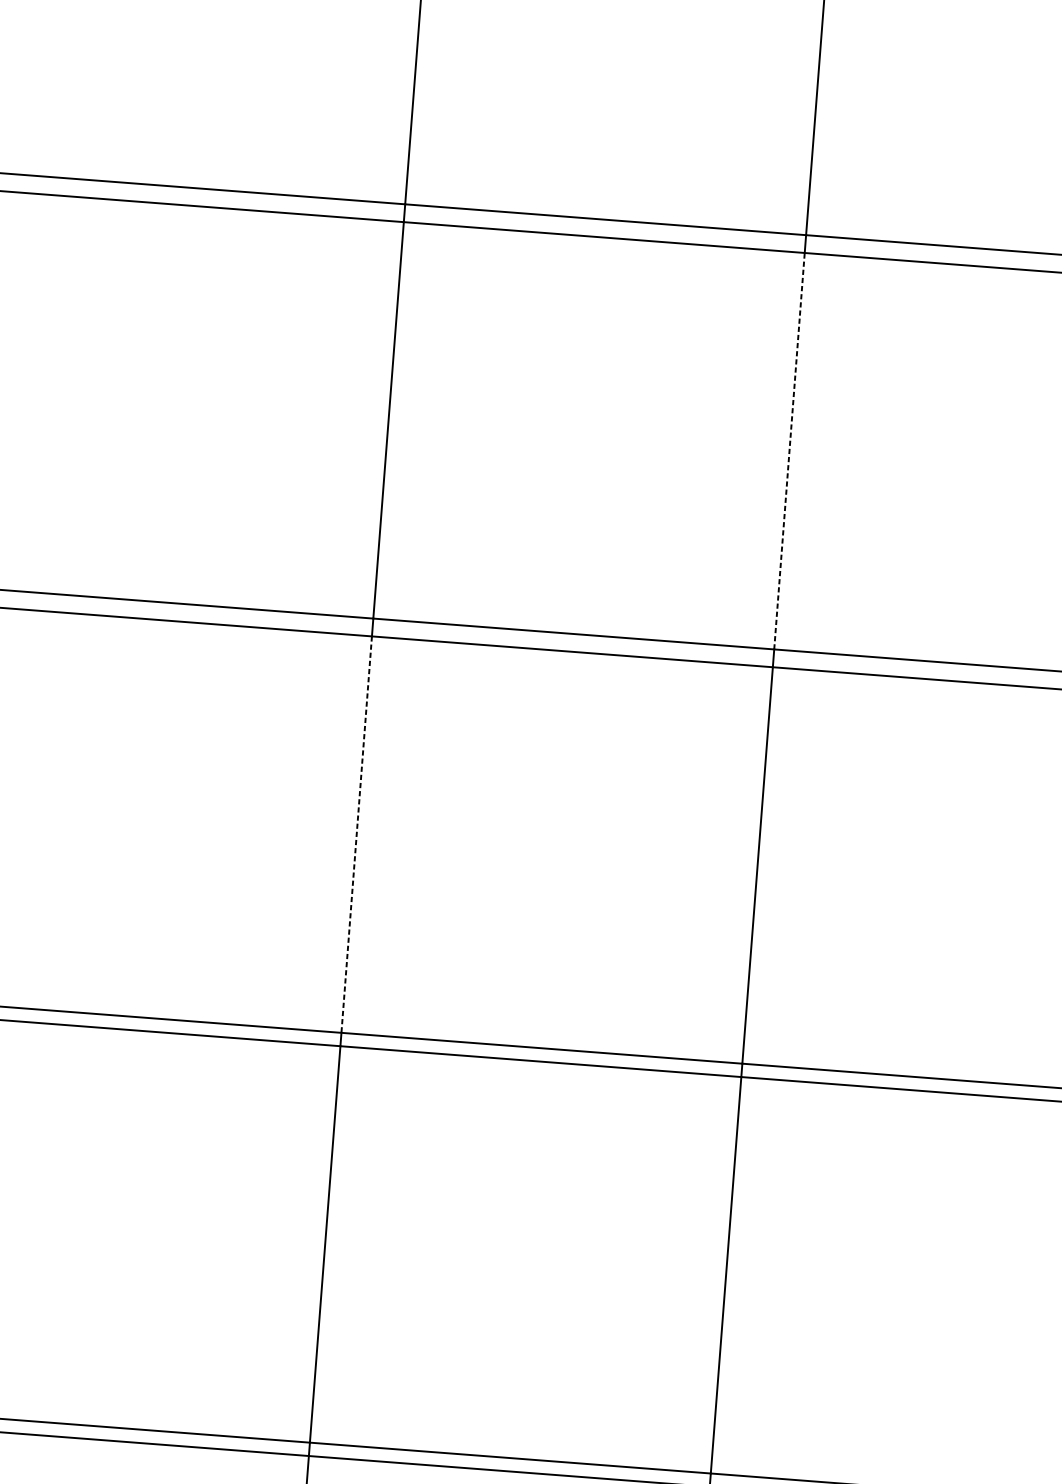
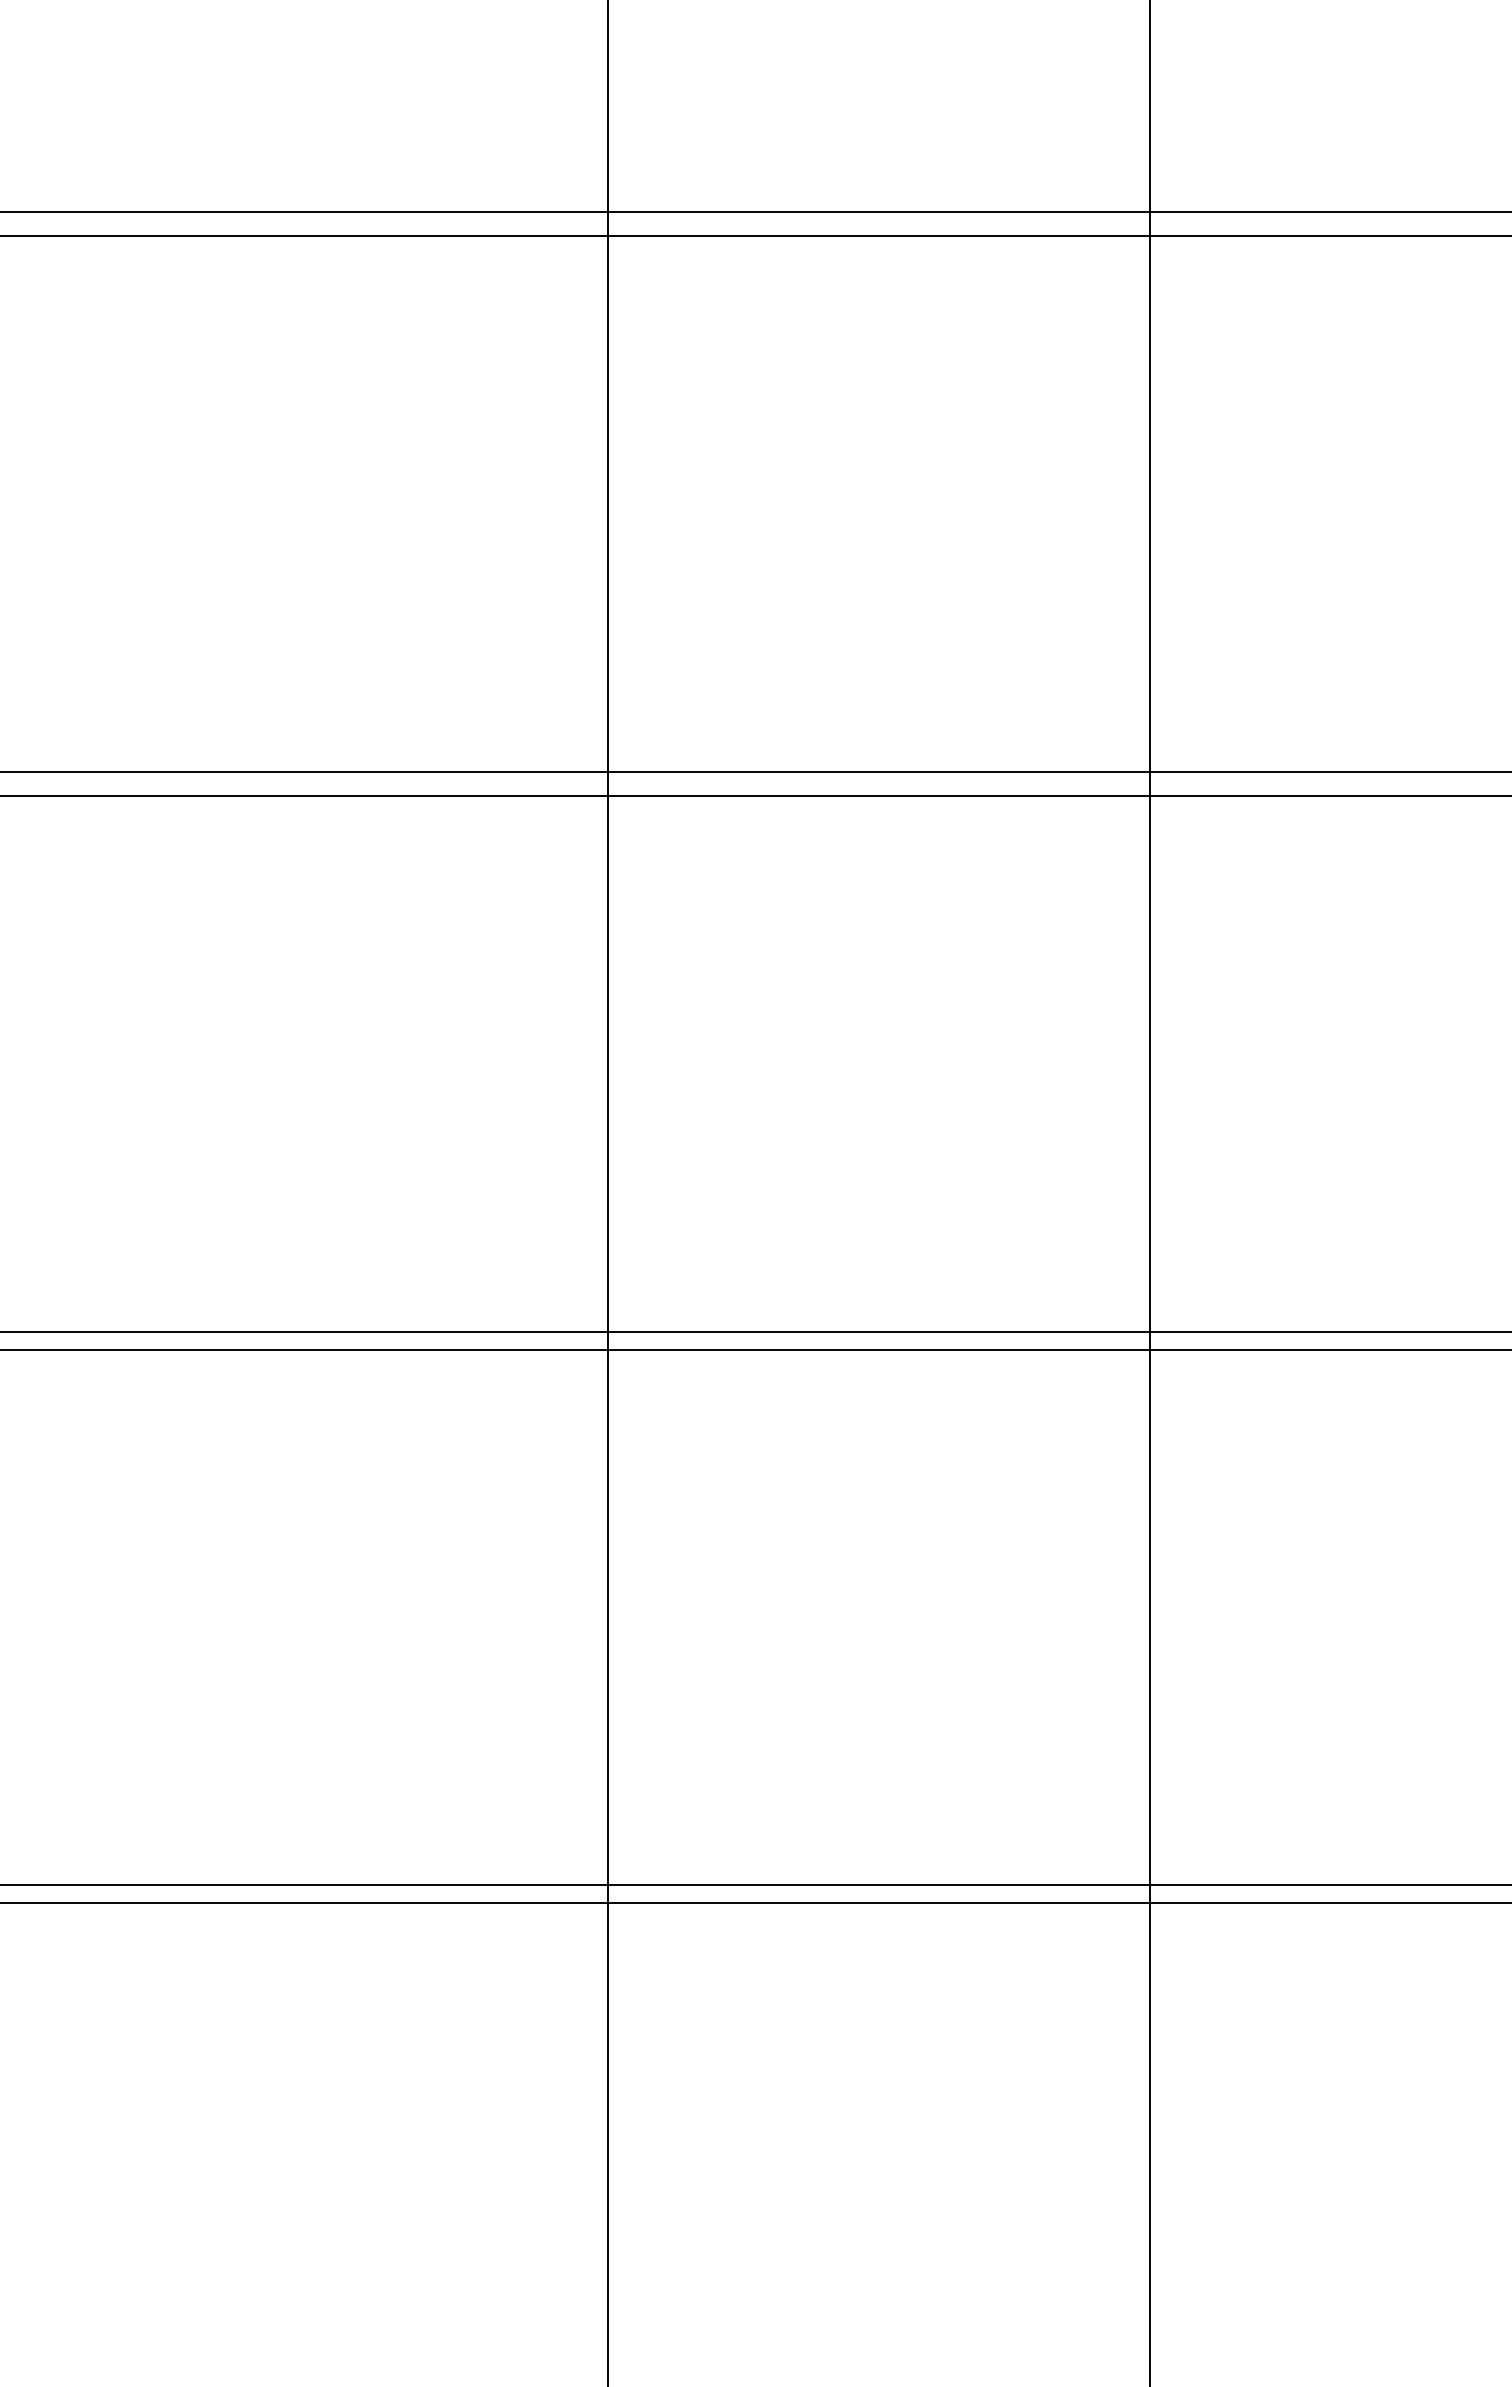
line: (789, 451) -> (1149, 504), dashed -> solid
line: (356, 834) -> (608, 1063), dashed -> solid

